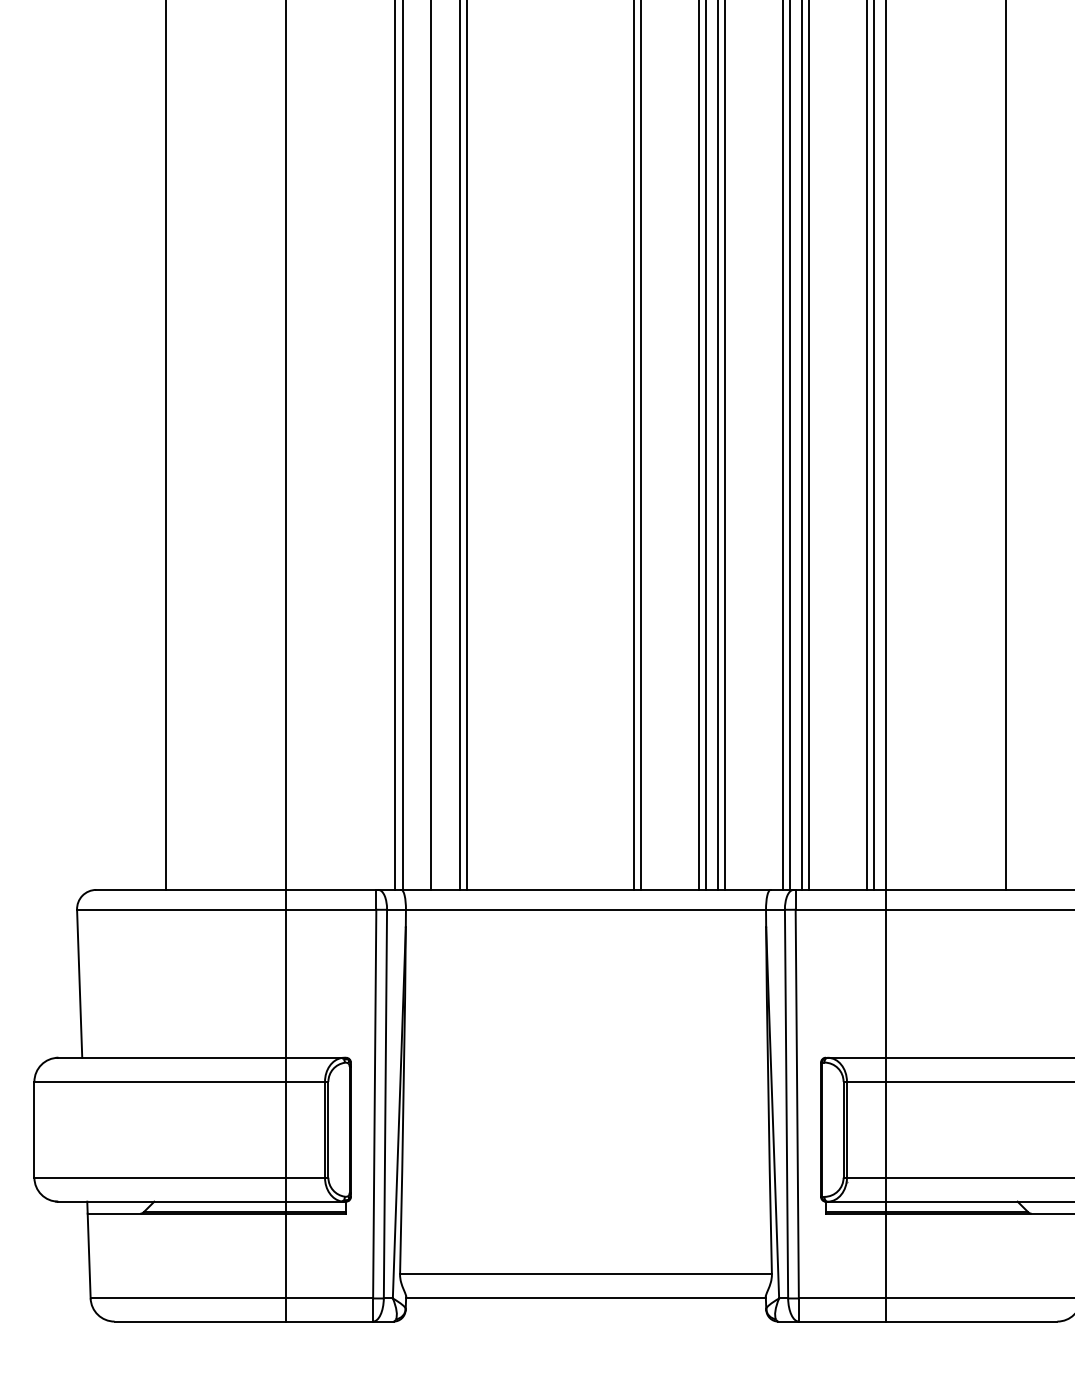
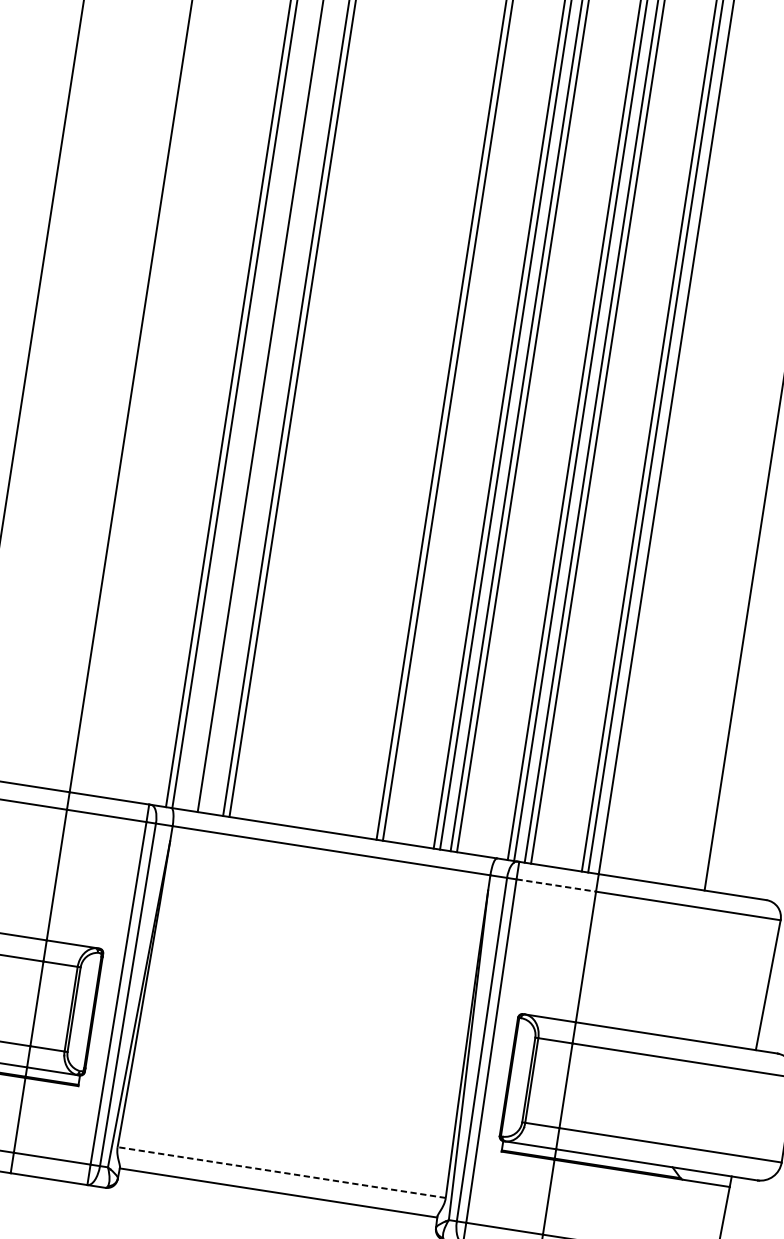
line: (841, 909) -> (557, 885), solid -> dashed
line: (586, 1274) -> (282, 1172), solid -> dashed

